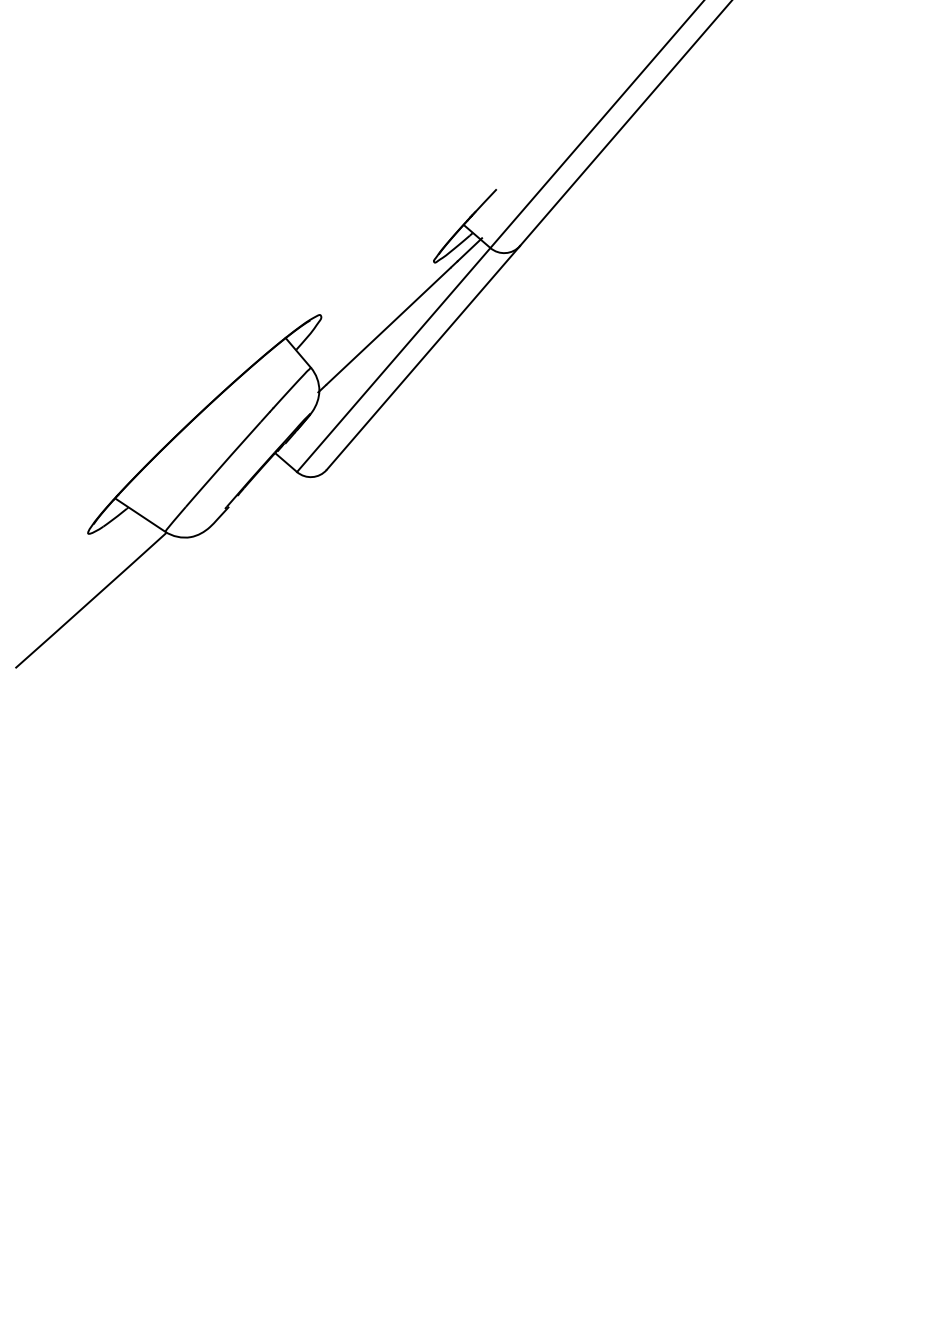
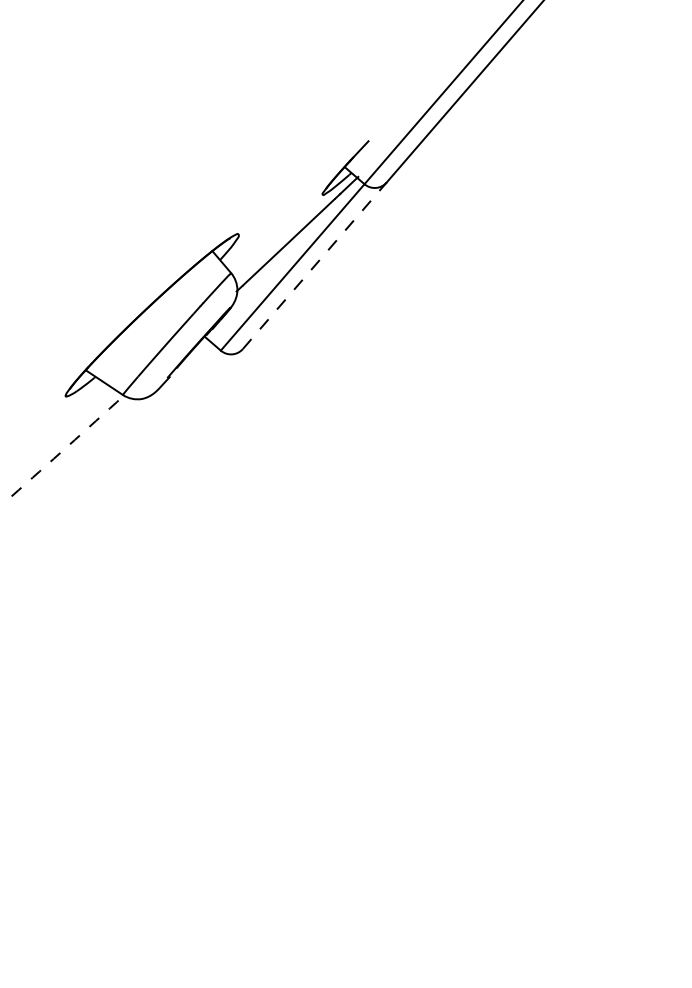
line: (423, 357) -> (314, 265), solid -> dashed
arc: (90, 601) -> (67, 446), solid -> dashed

